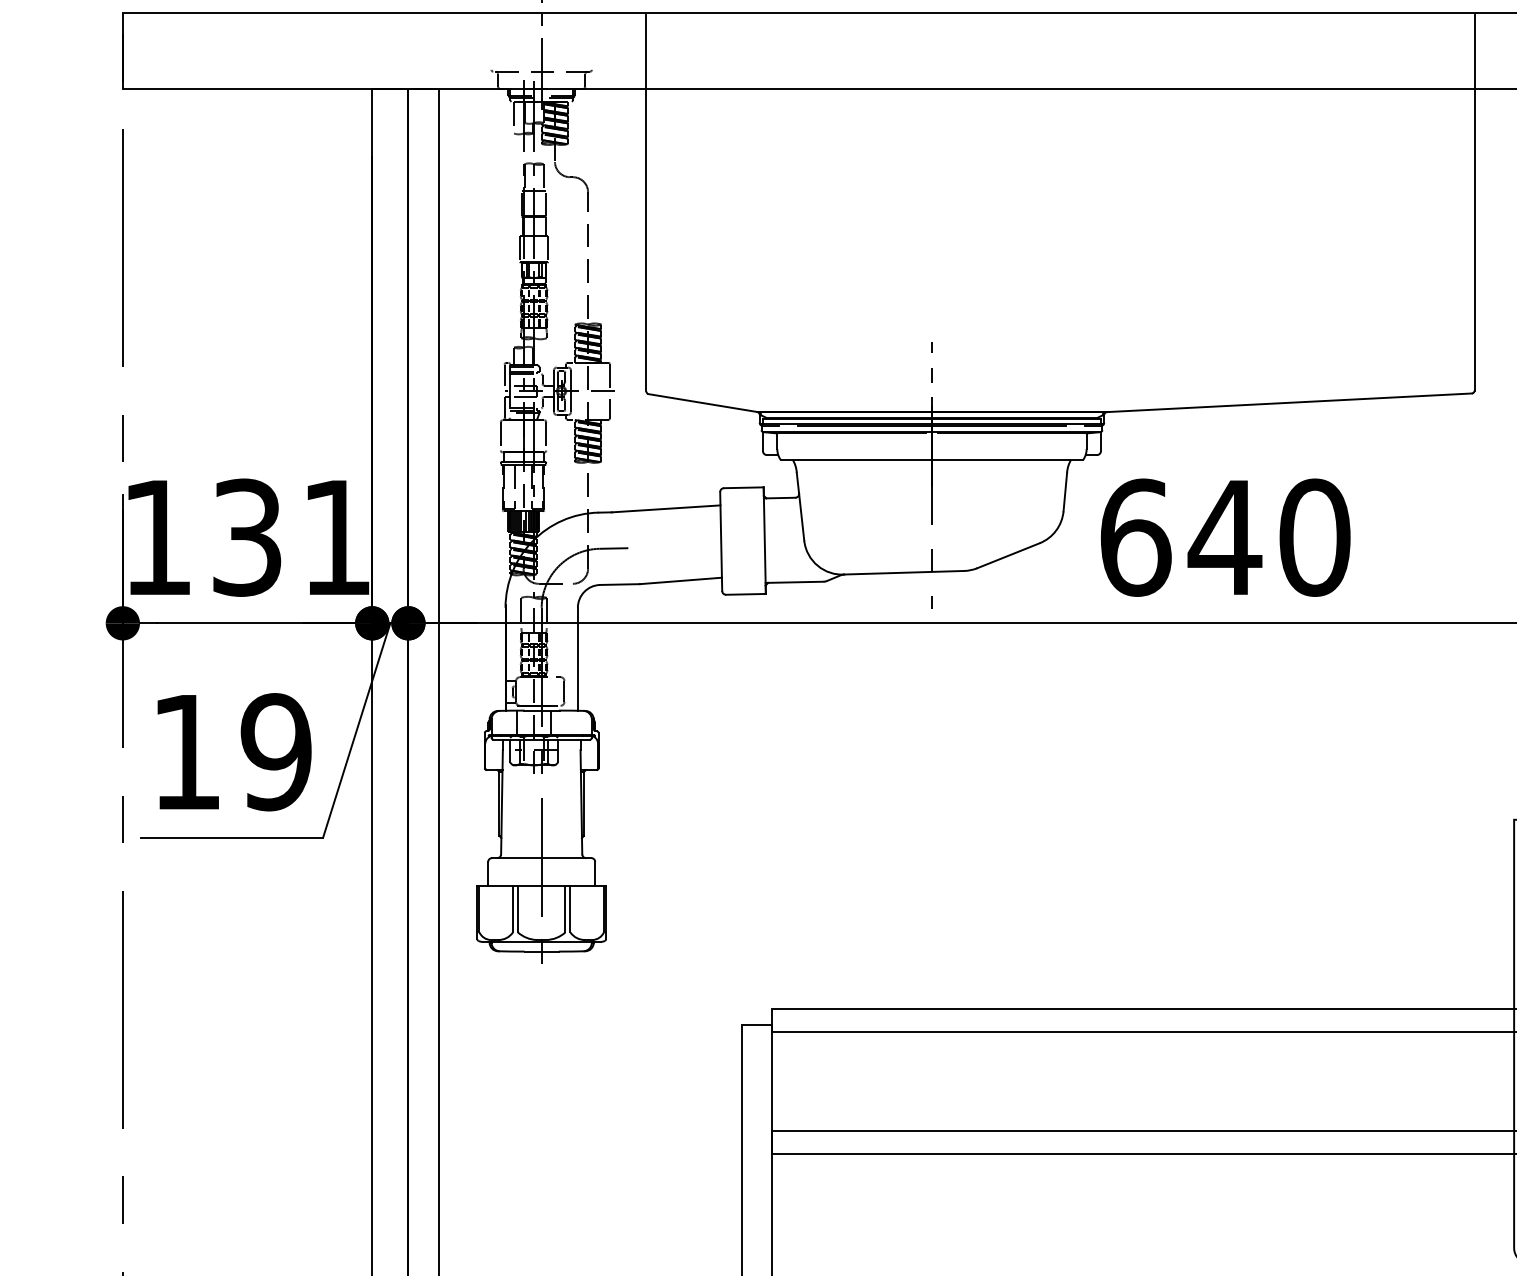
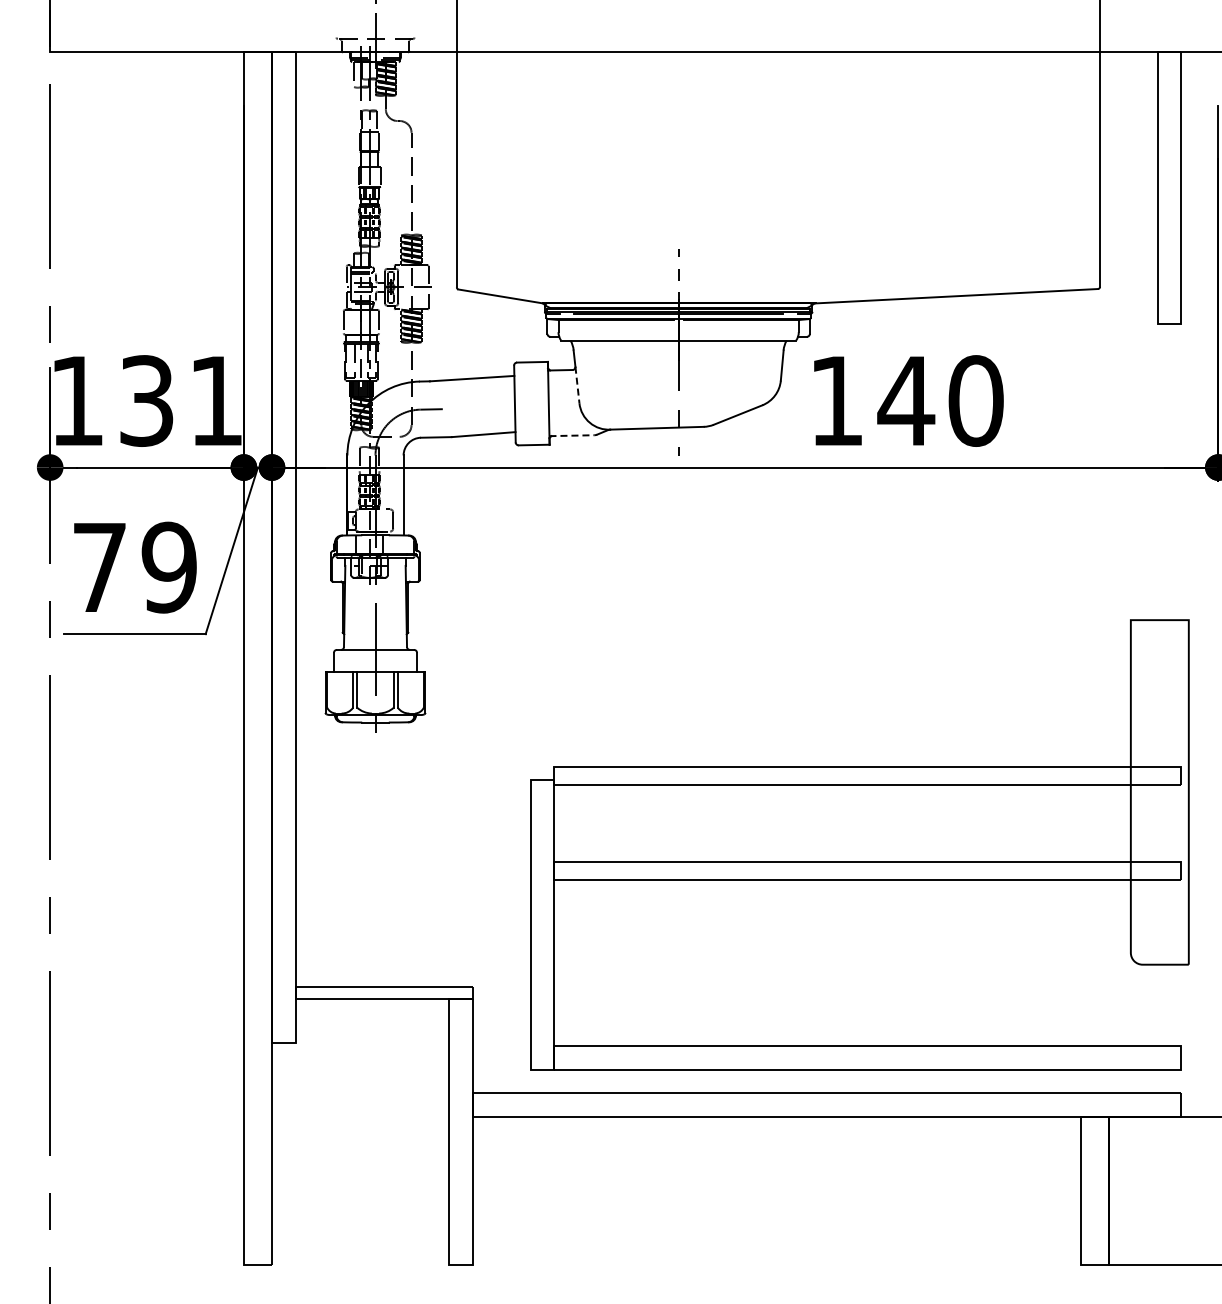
line: (801, 517) -> (577, 385), solid -> dashed
text: (1135, 537) -> (836, 400), 640 -> 140
line: (795, 582) -> (572, 435), solid -> dashed
text: (186, 752) -> (99, 567), 19 -> 79

